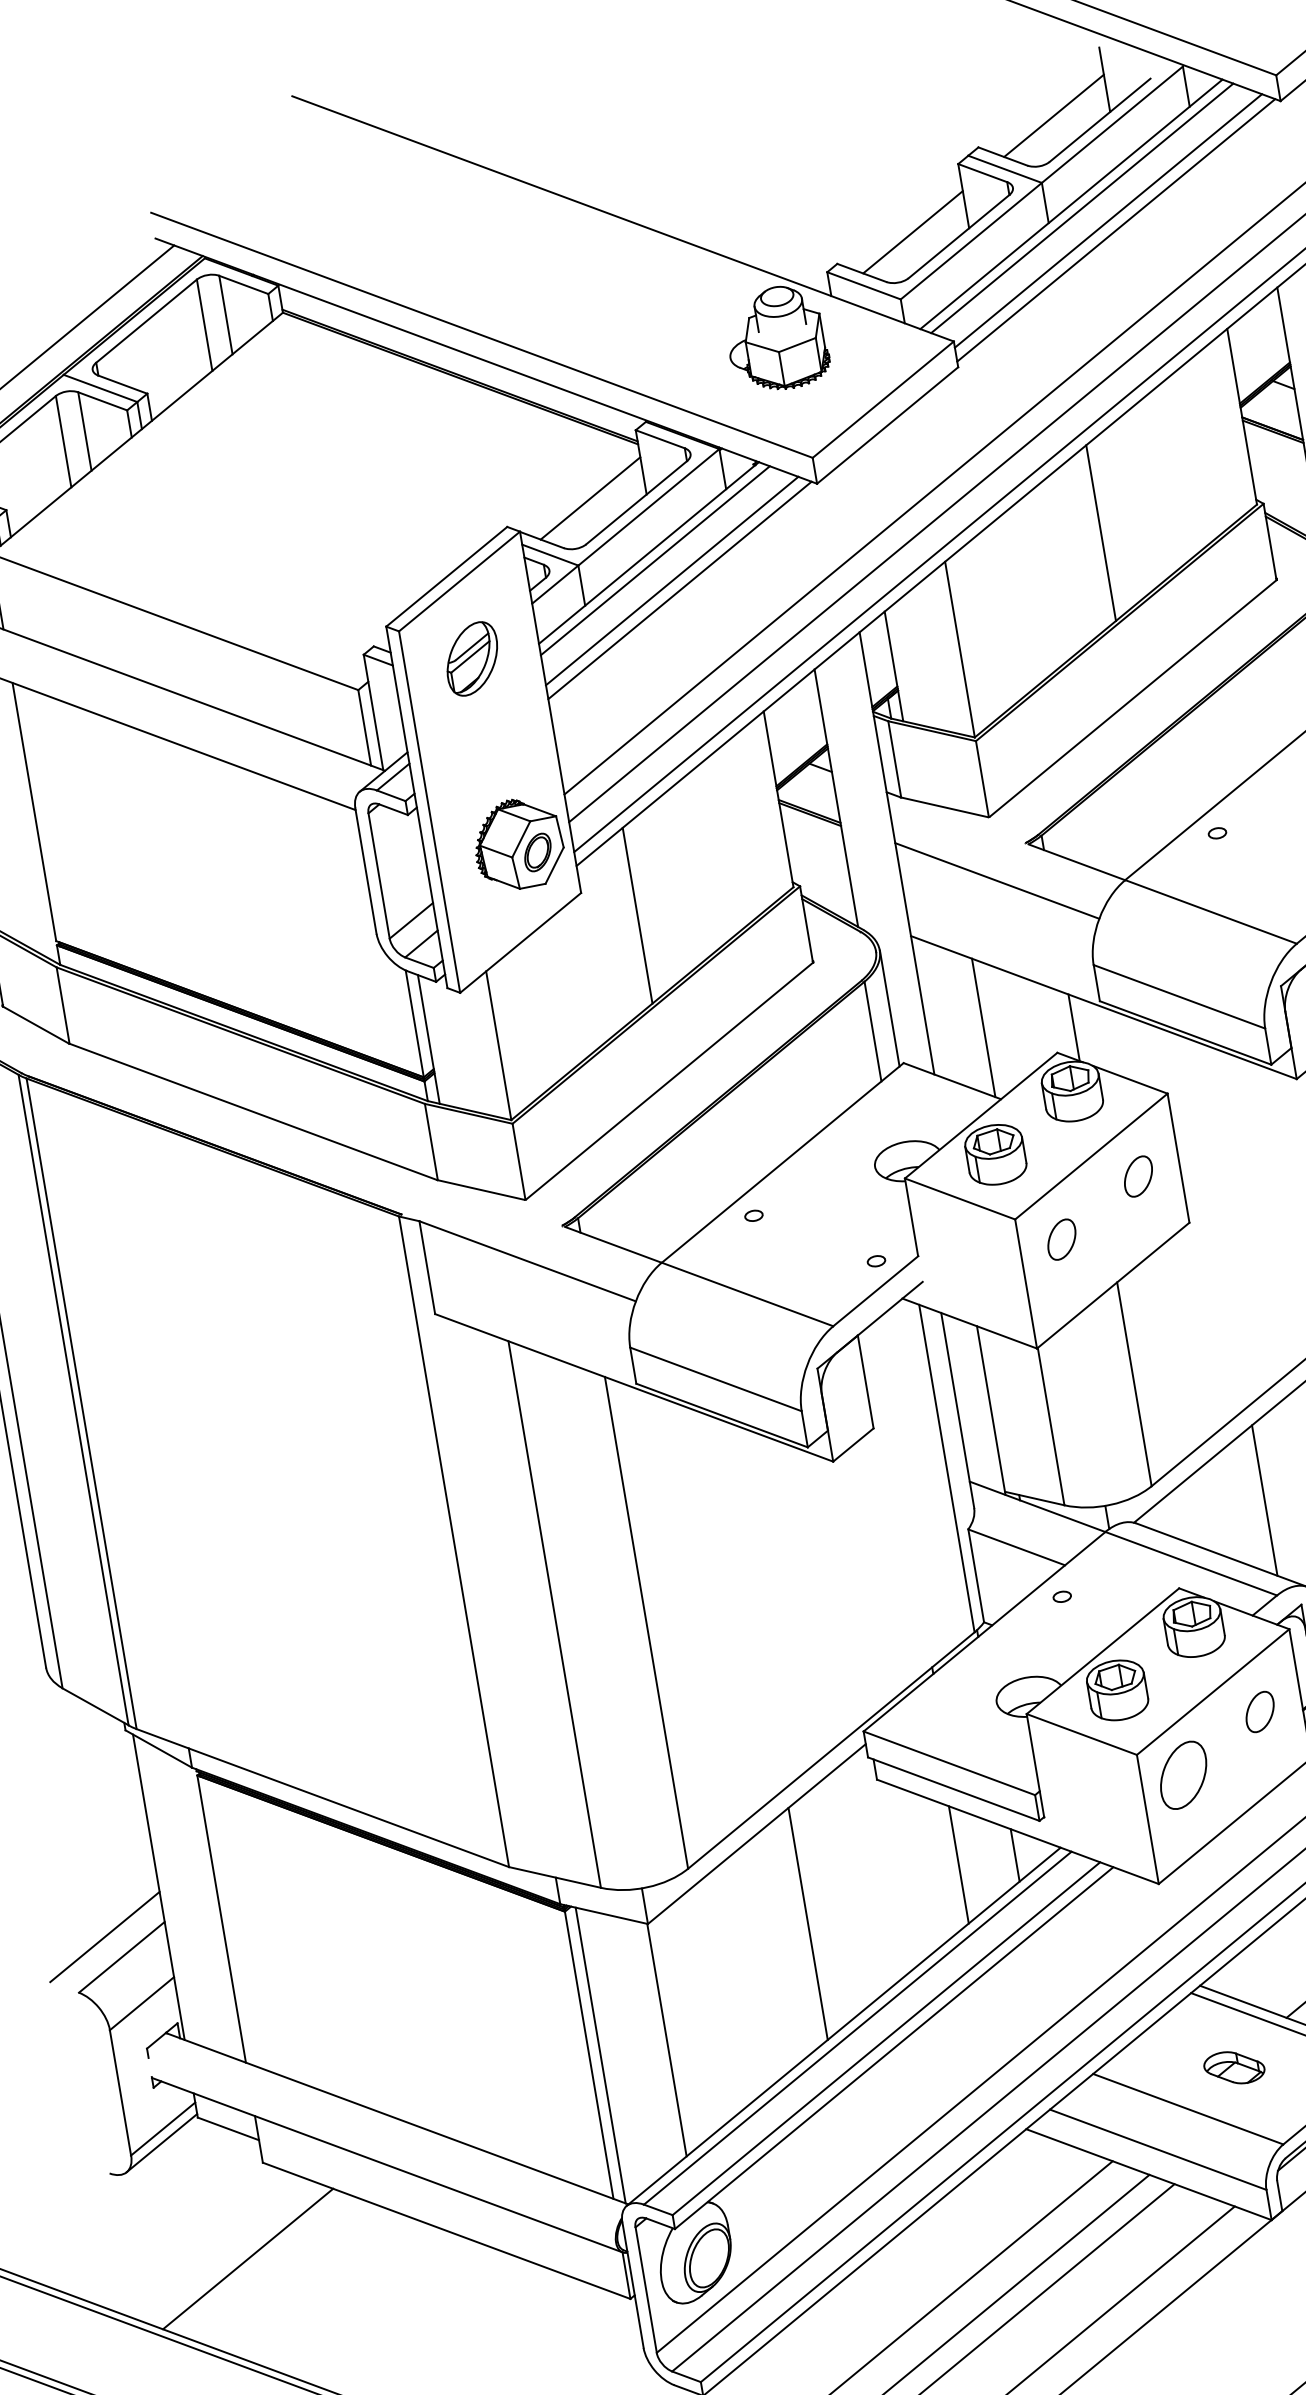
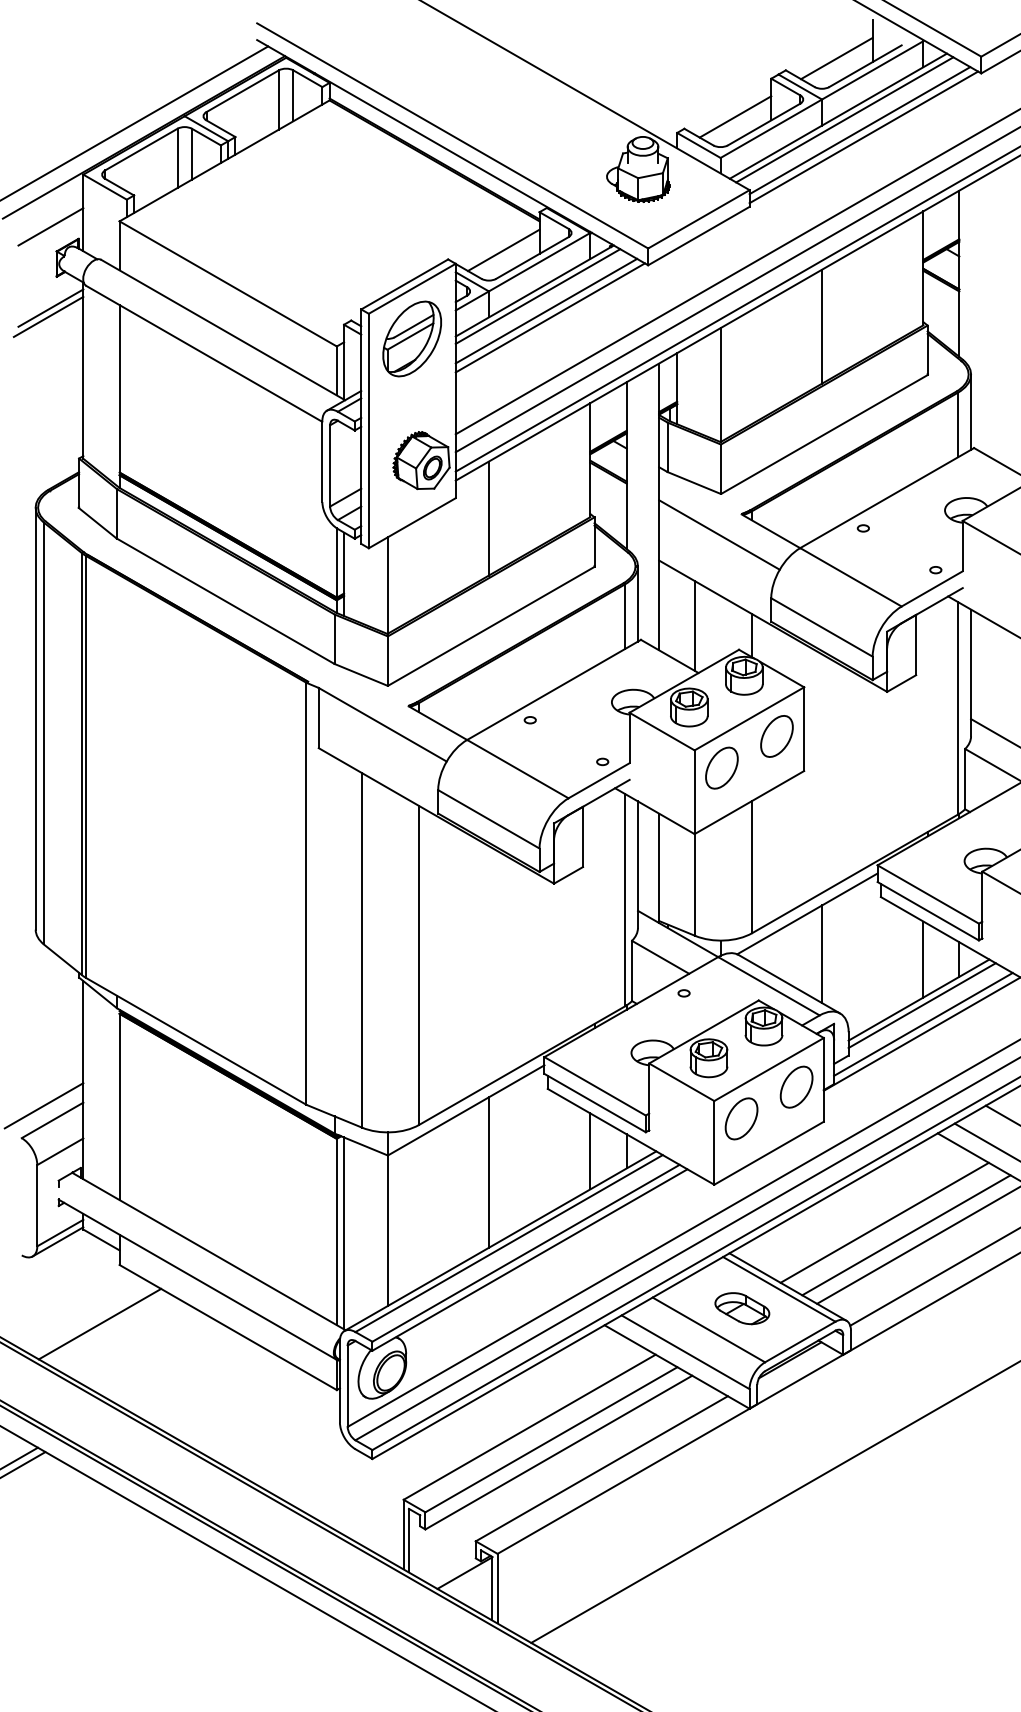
part: (471, 658) -> (411, 338), size x1.67
part: (1137, 1176) -> (776, 736), size x1.67
part: (1061, 1238) -> (721, 767), size x1.67
part: (1259, 1711) -> (796, 1086), size x1.67
part: (1234, 2067) -> (742, 1308), size x1.43

